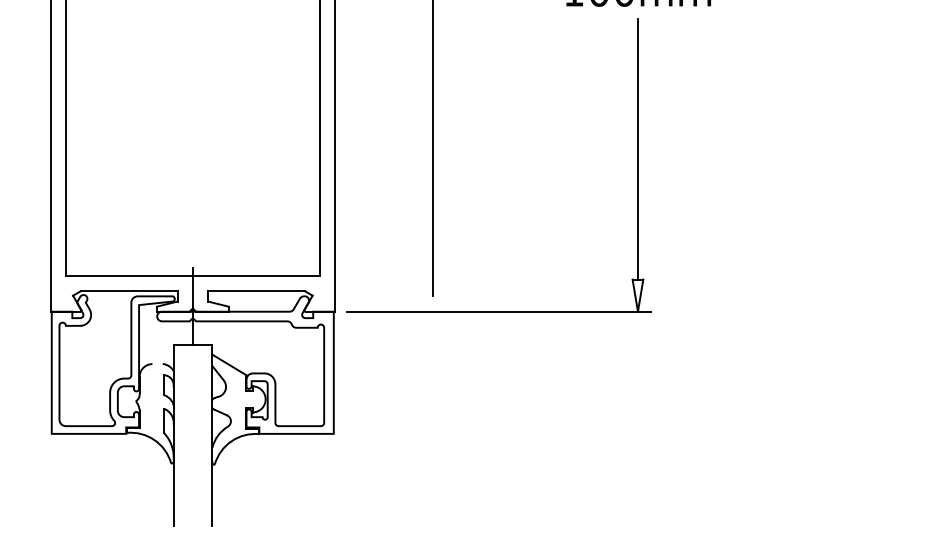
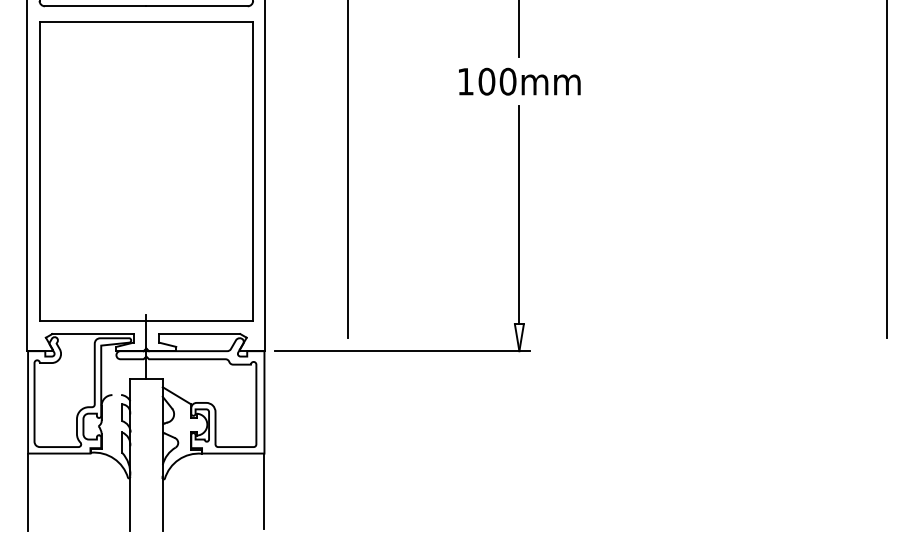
line: (333, 479) -> (264, 491), added
line: (52, 480) -> (28, 492), added

